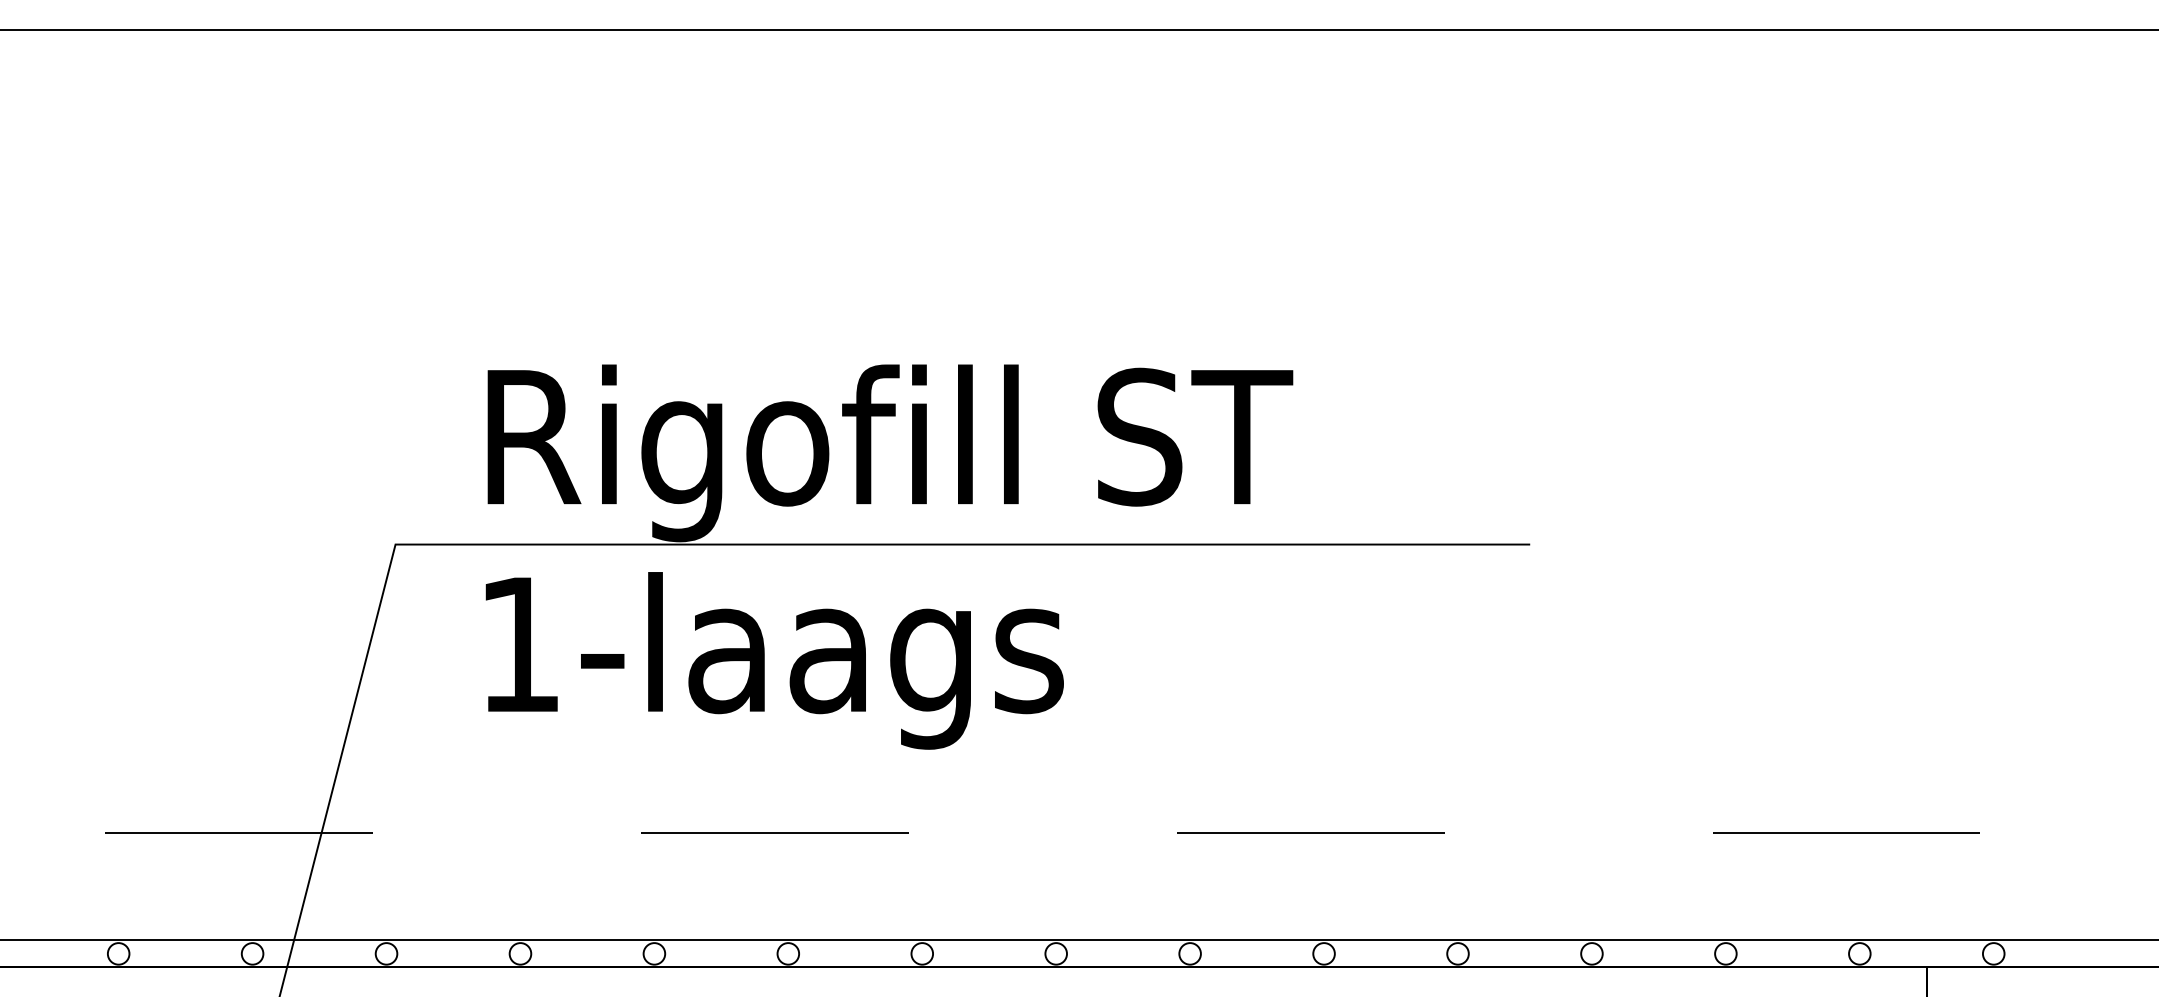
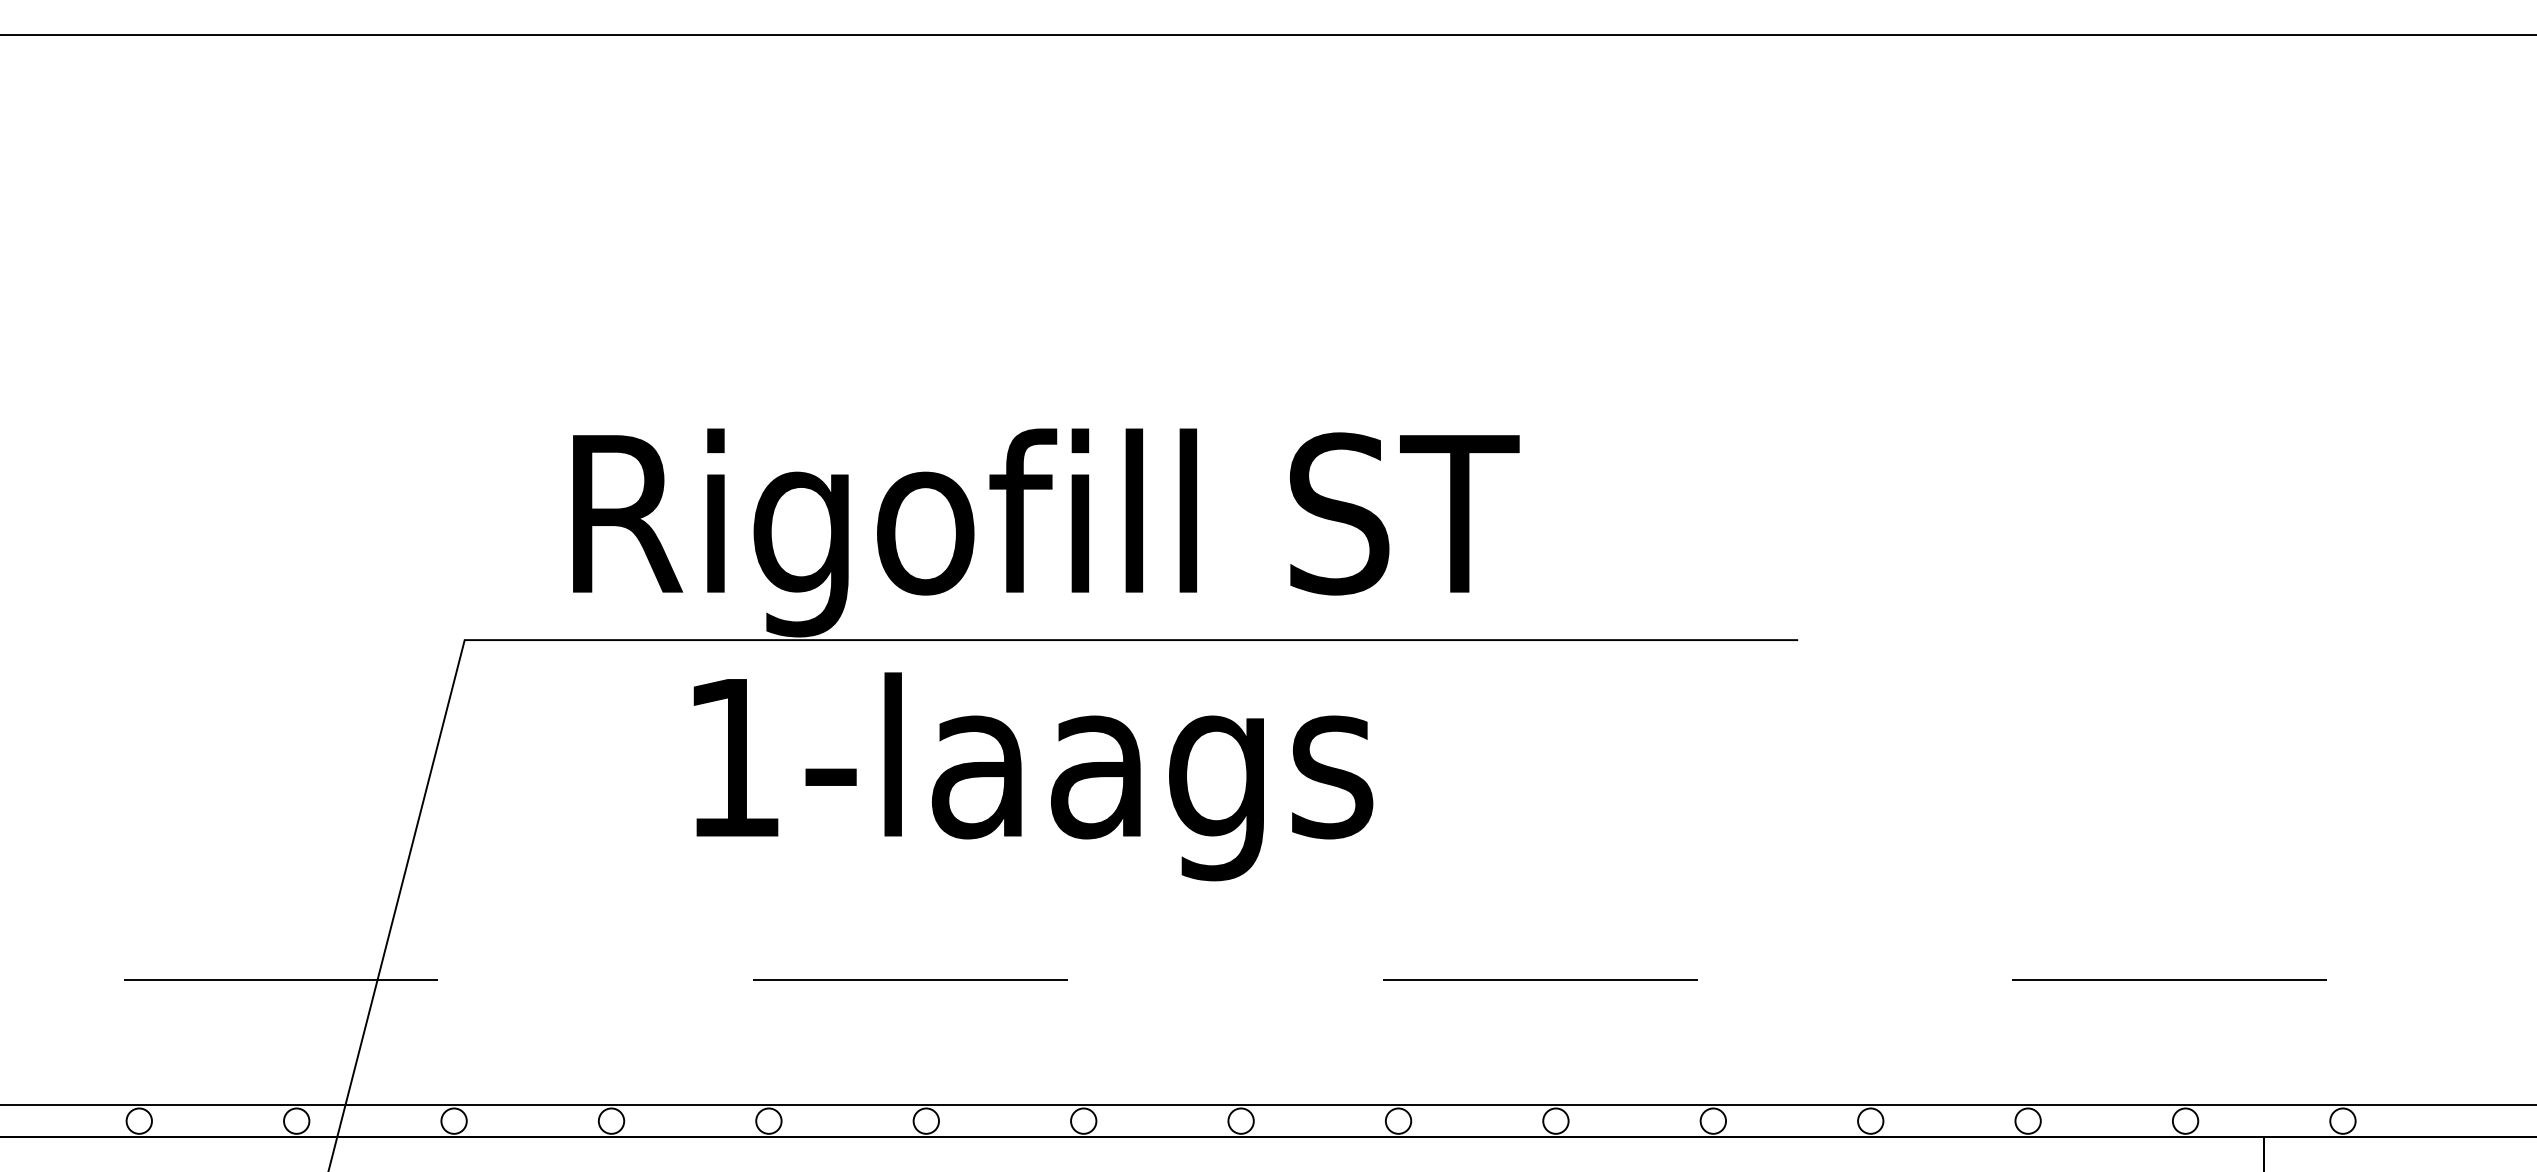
text: (774, 660) -> (1033, 776), moved

